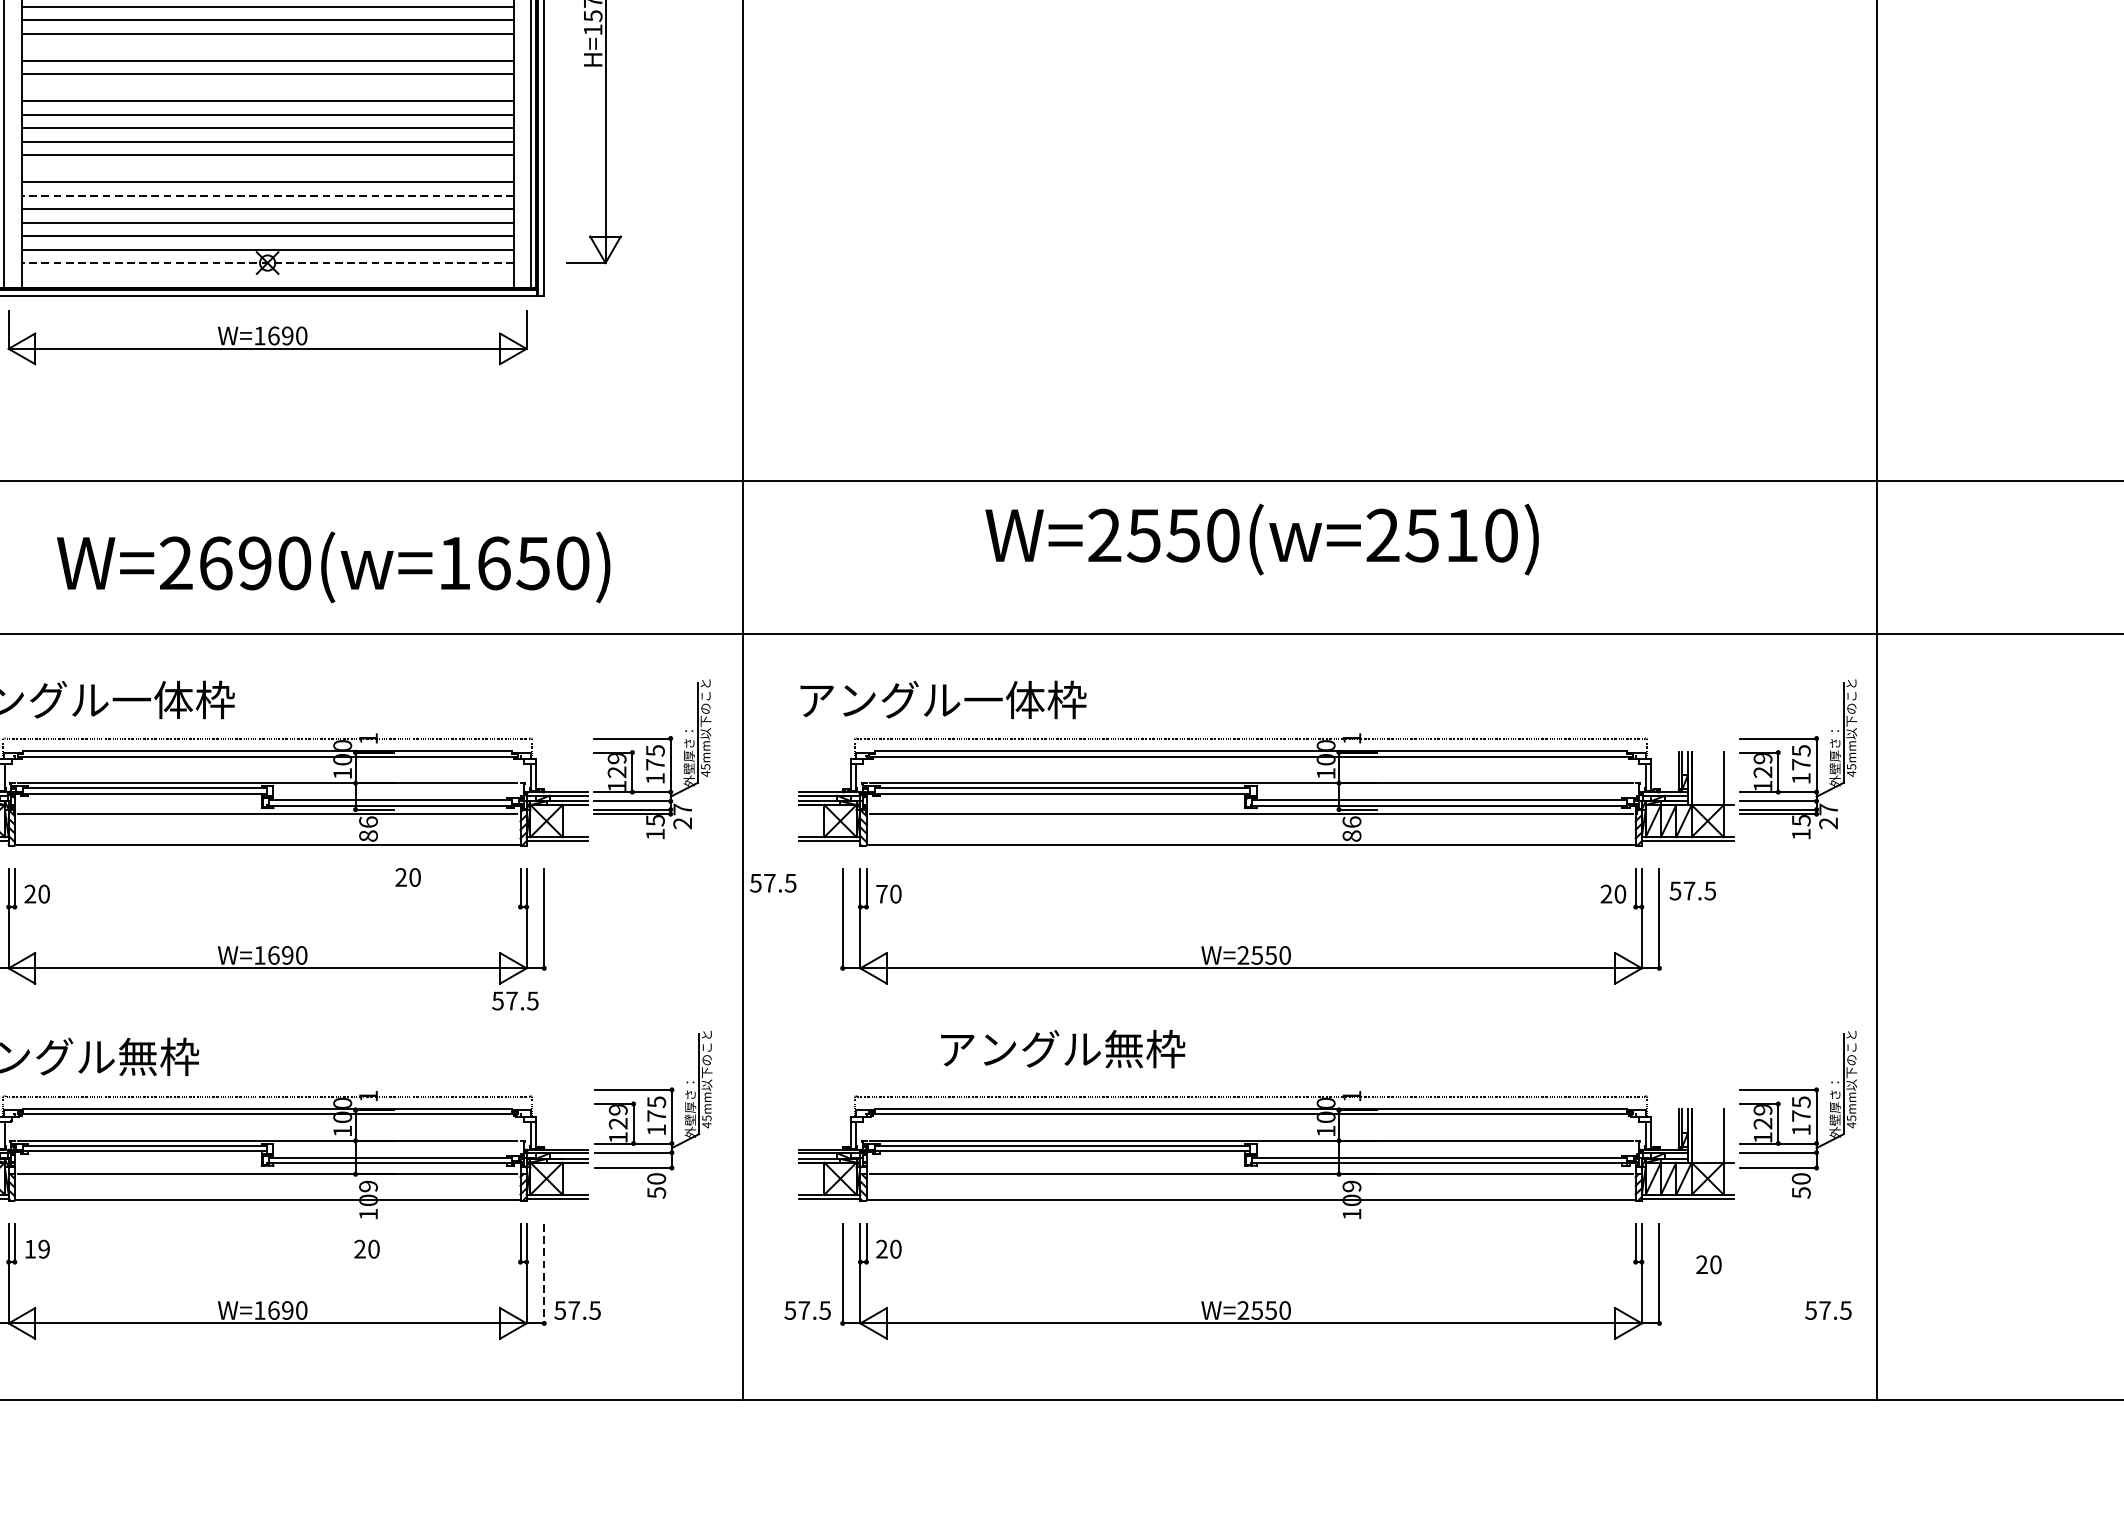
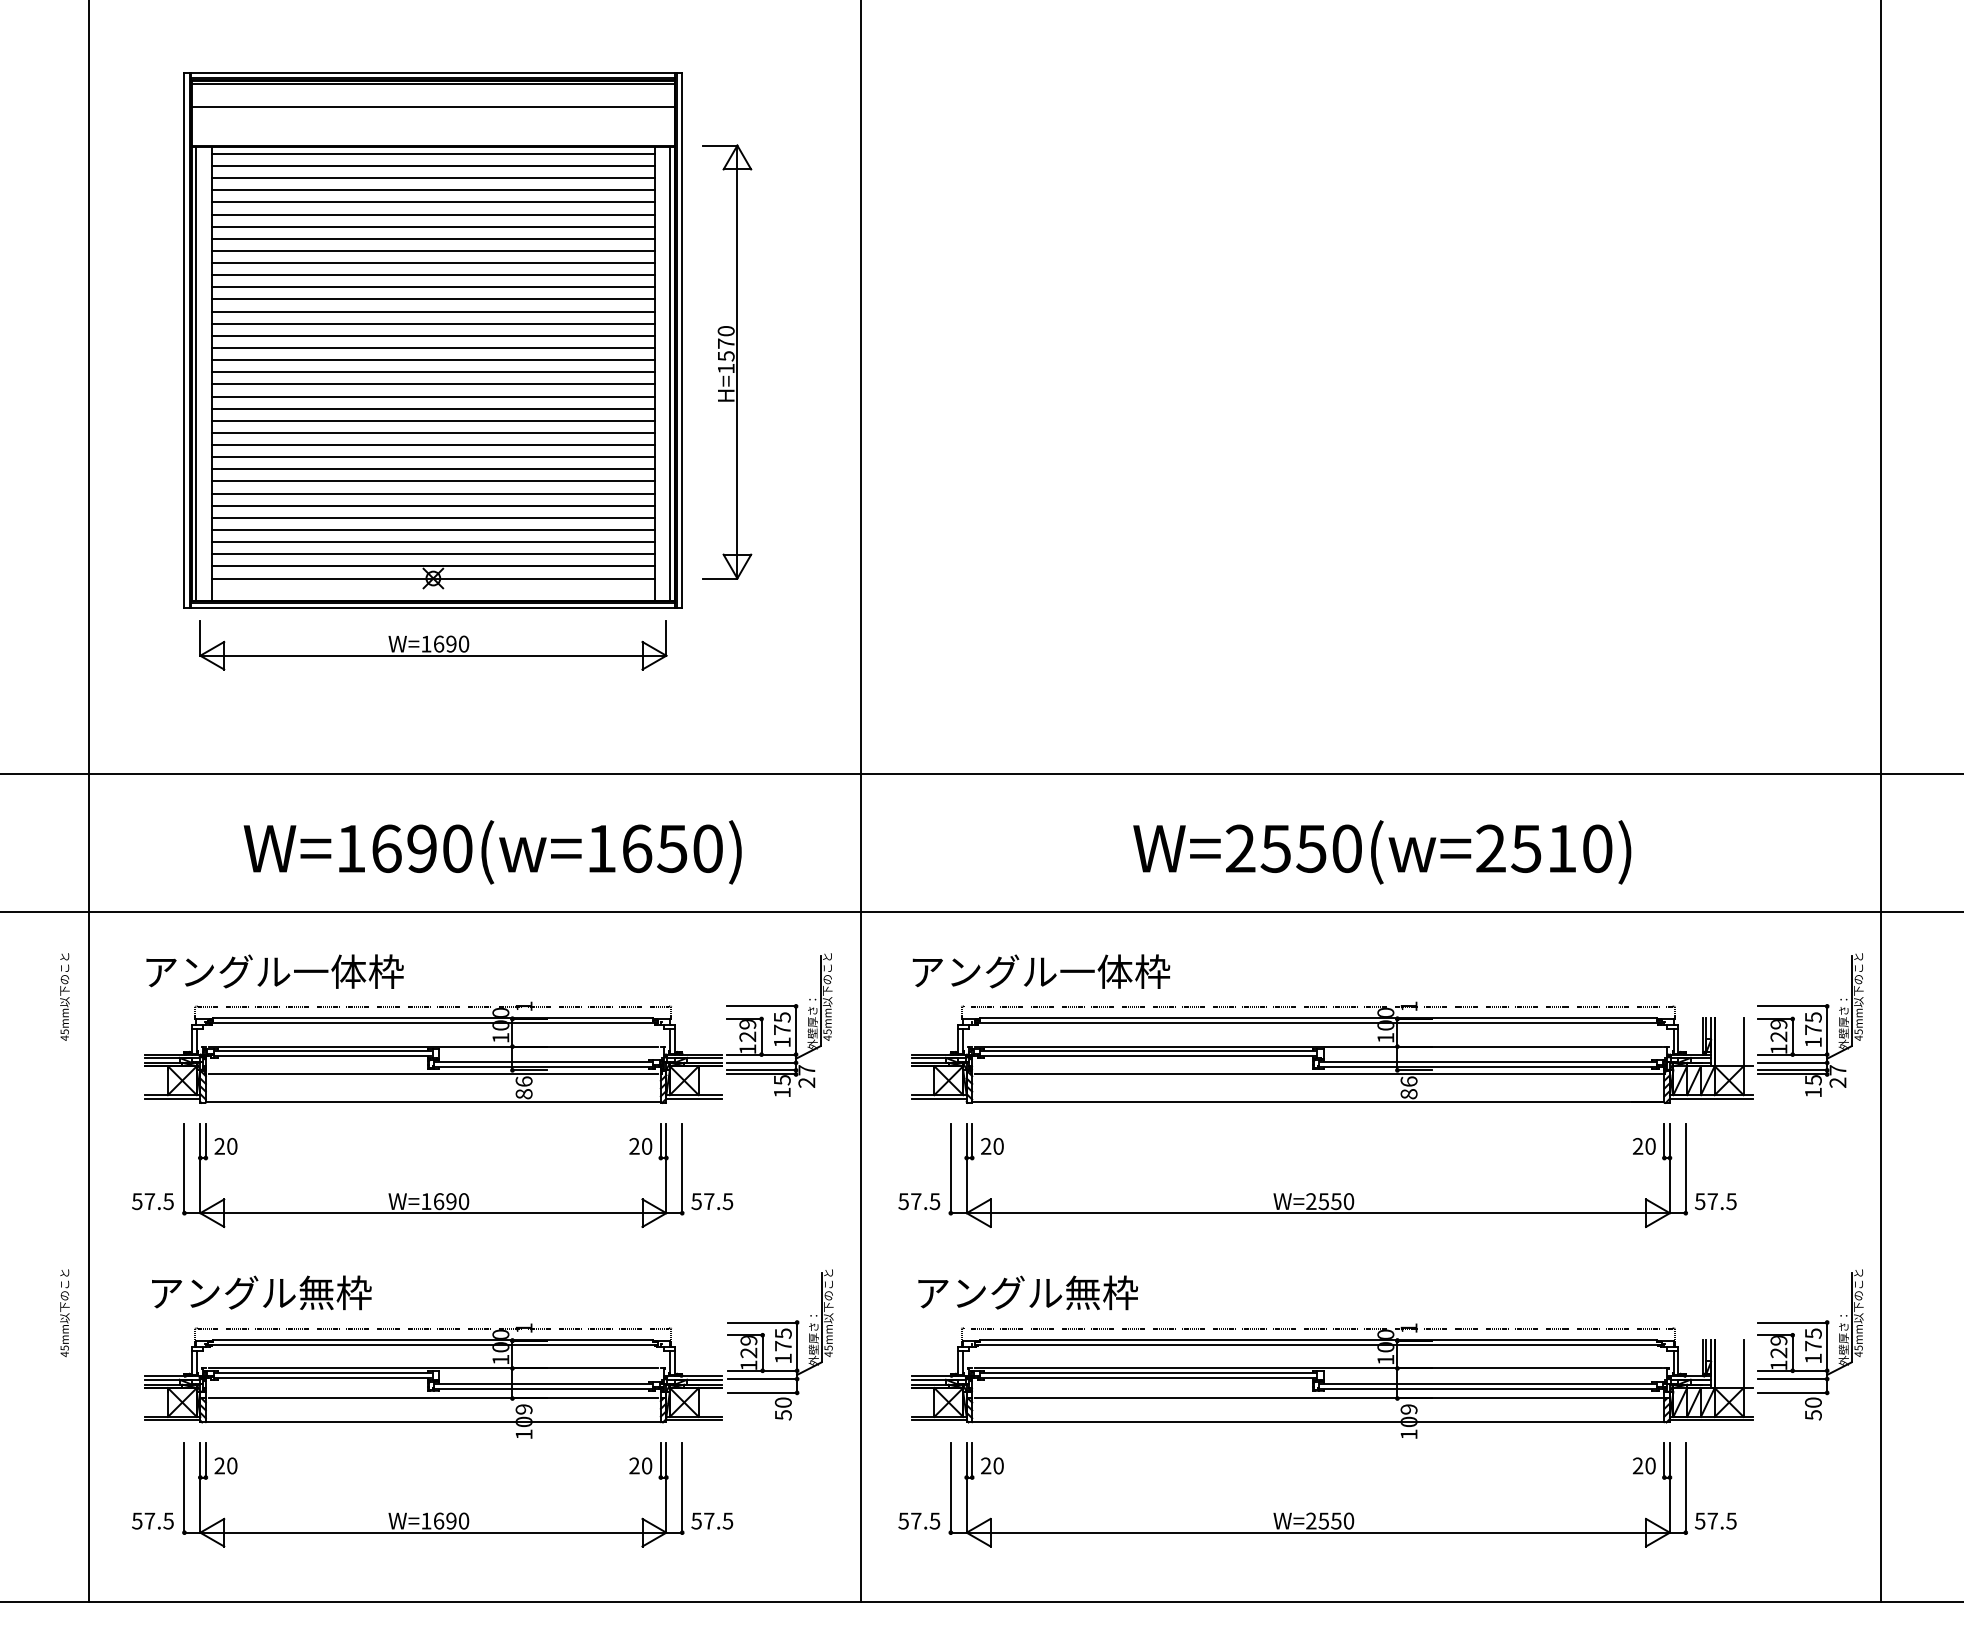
line: (266, 47) -> (432, 384), added
line: (266, 87) -> (432, 420), added
line: (266, 168) -> (432, 493), added
line: (266, 195) -> (432, 517), dashed -> solid
line: (266, 263) -> (432, 578), dashed -> solid
text: (1262, 539) -> (1382, 852), moved
text: (175, 563) -> (350, 848), W=2690(w=1650) -> W=1690(w=1650)
text: (407, 877) -> (640, 1146), moved
text: (773, 883) -> (919, 1201), moved
text: (1692, 890) -> (1715, 1201), moved
text: (882, 894) -> (986, 1146), 70 -> 20
text: (515, 1000) -> (712, 1201), moved
text: (1062, 1048) -> (1027, 1292), moved
text: (36, 1248) -> (225, 1465), 19 -> 20
text: (366, 1248) -> (640, 1465), moved
text: (1708, 1264) -> (1643, 1465), moved
line: (544, 1273) -> (682, 1487), dashed -> solid
text: (1828, 1309) -> (1715, 1520), moved

